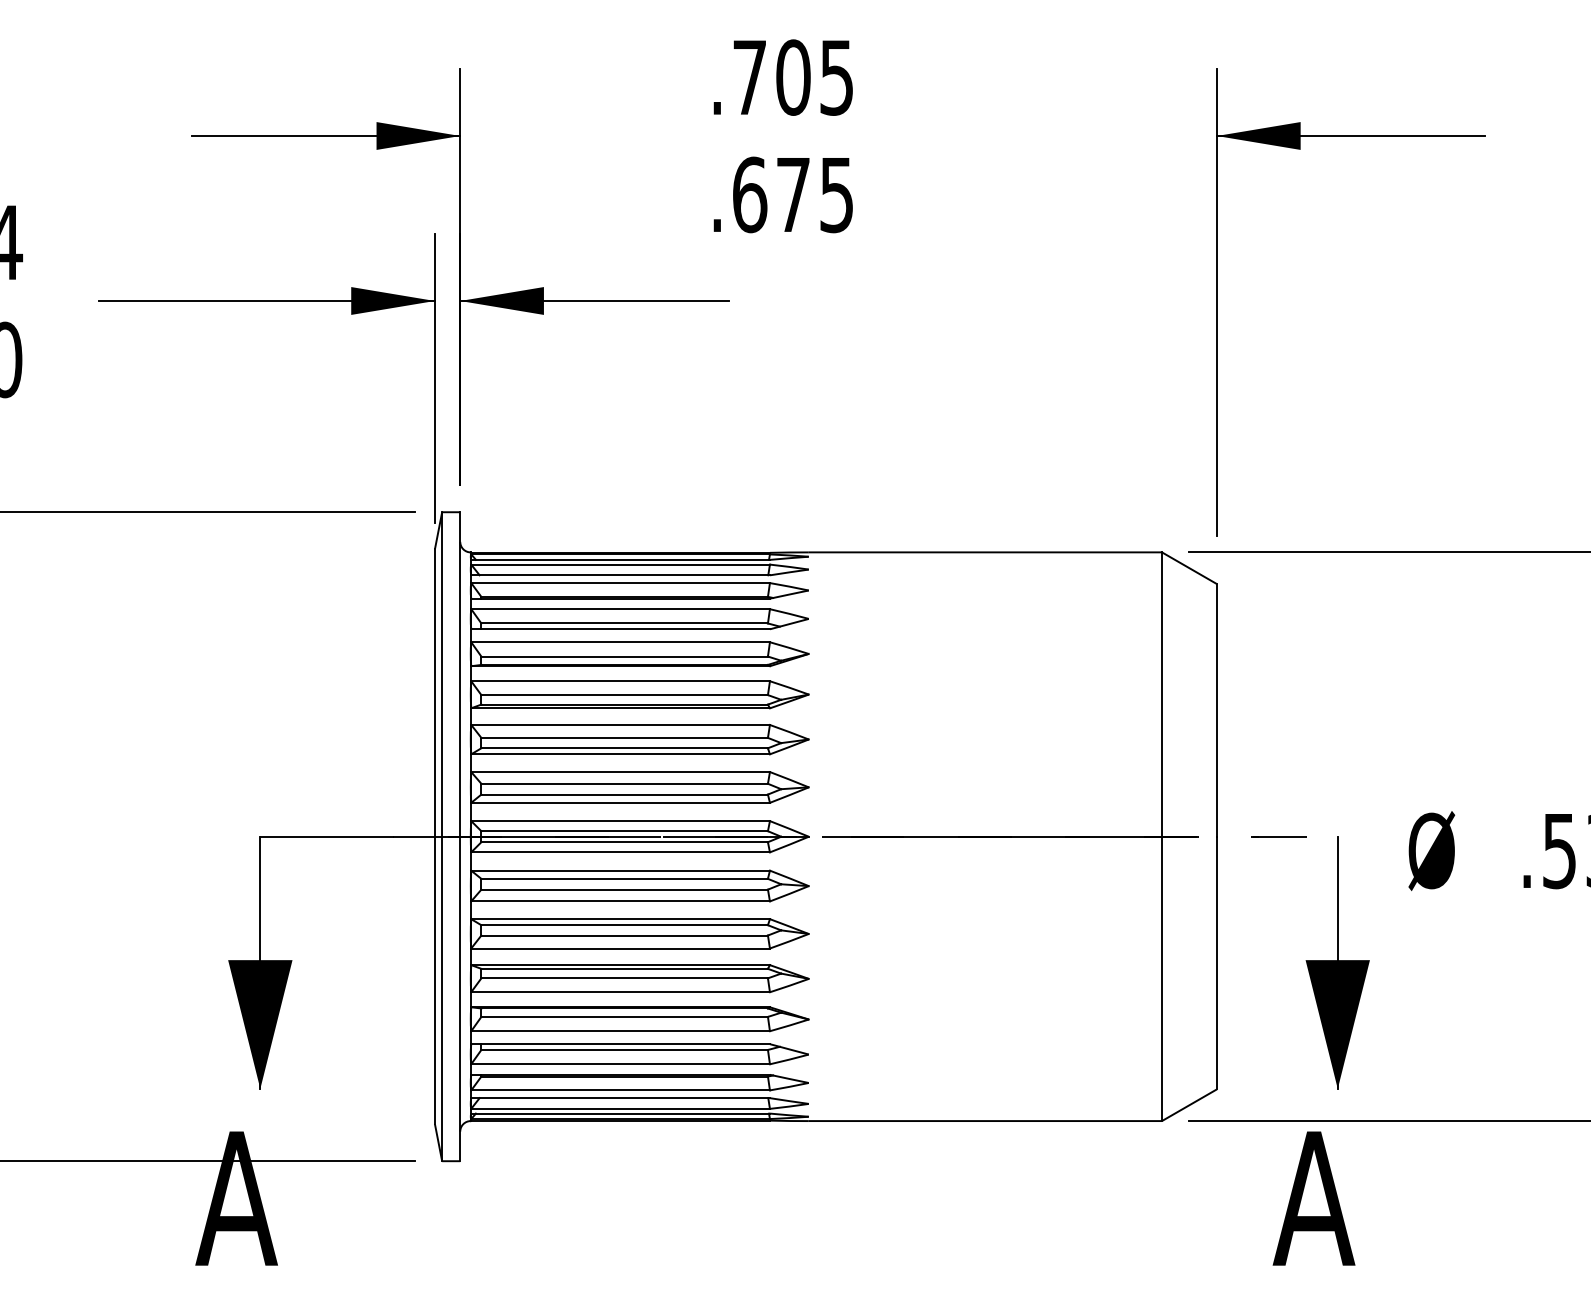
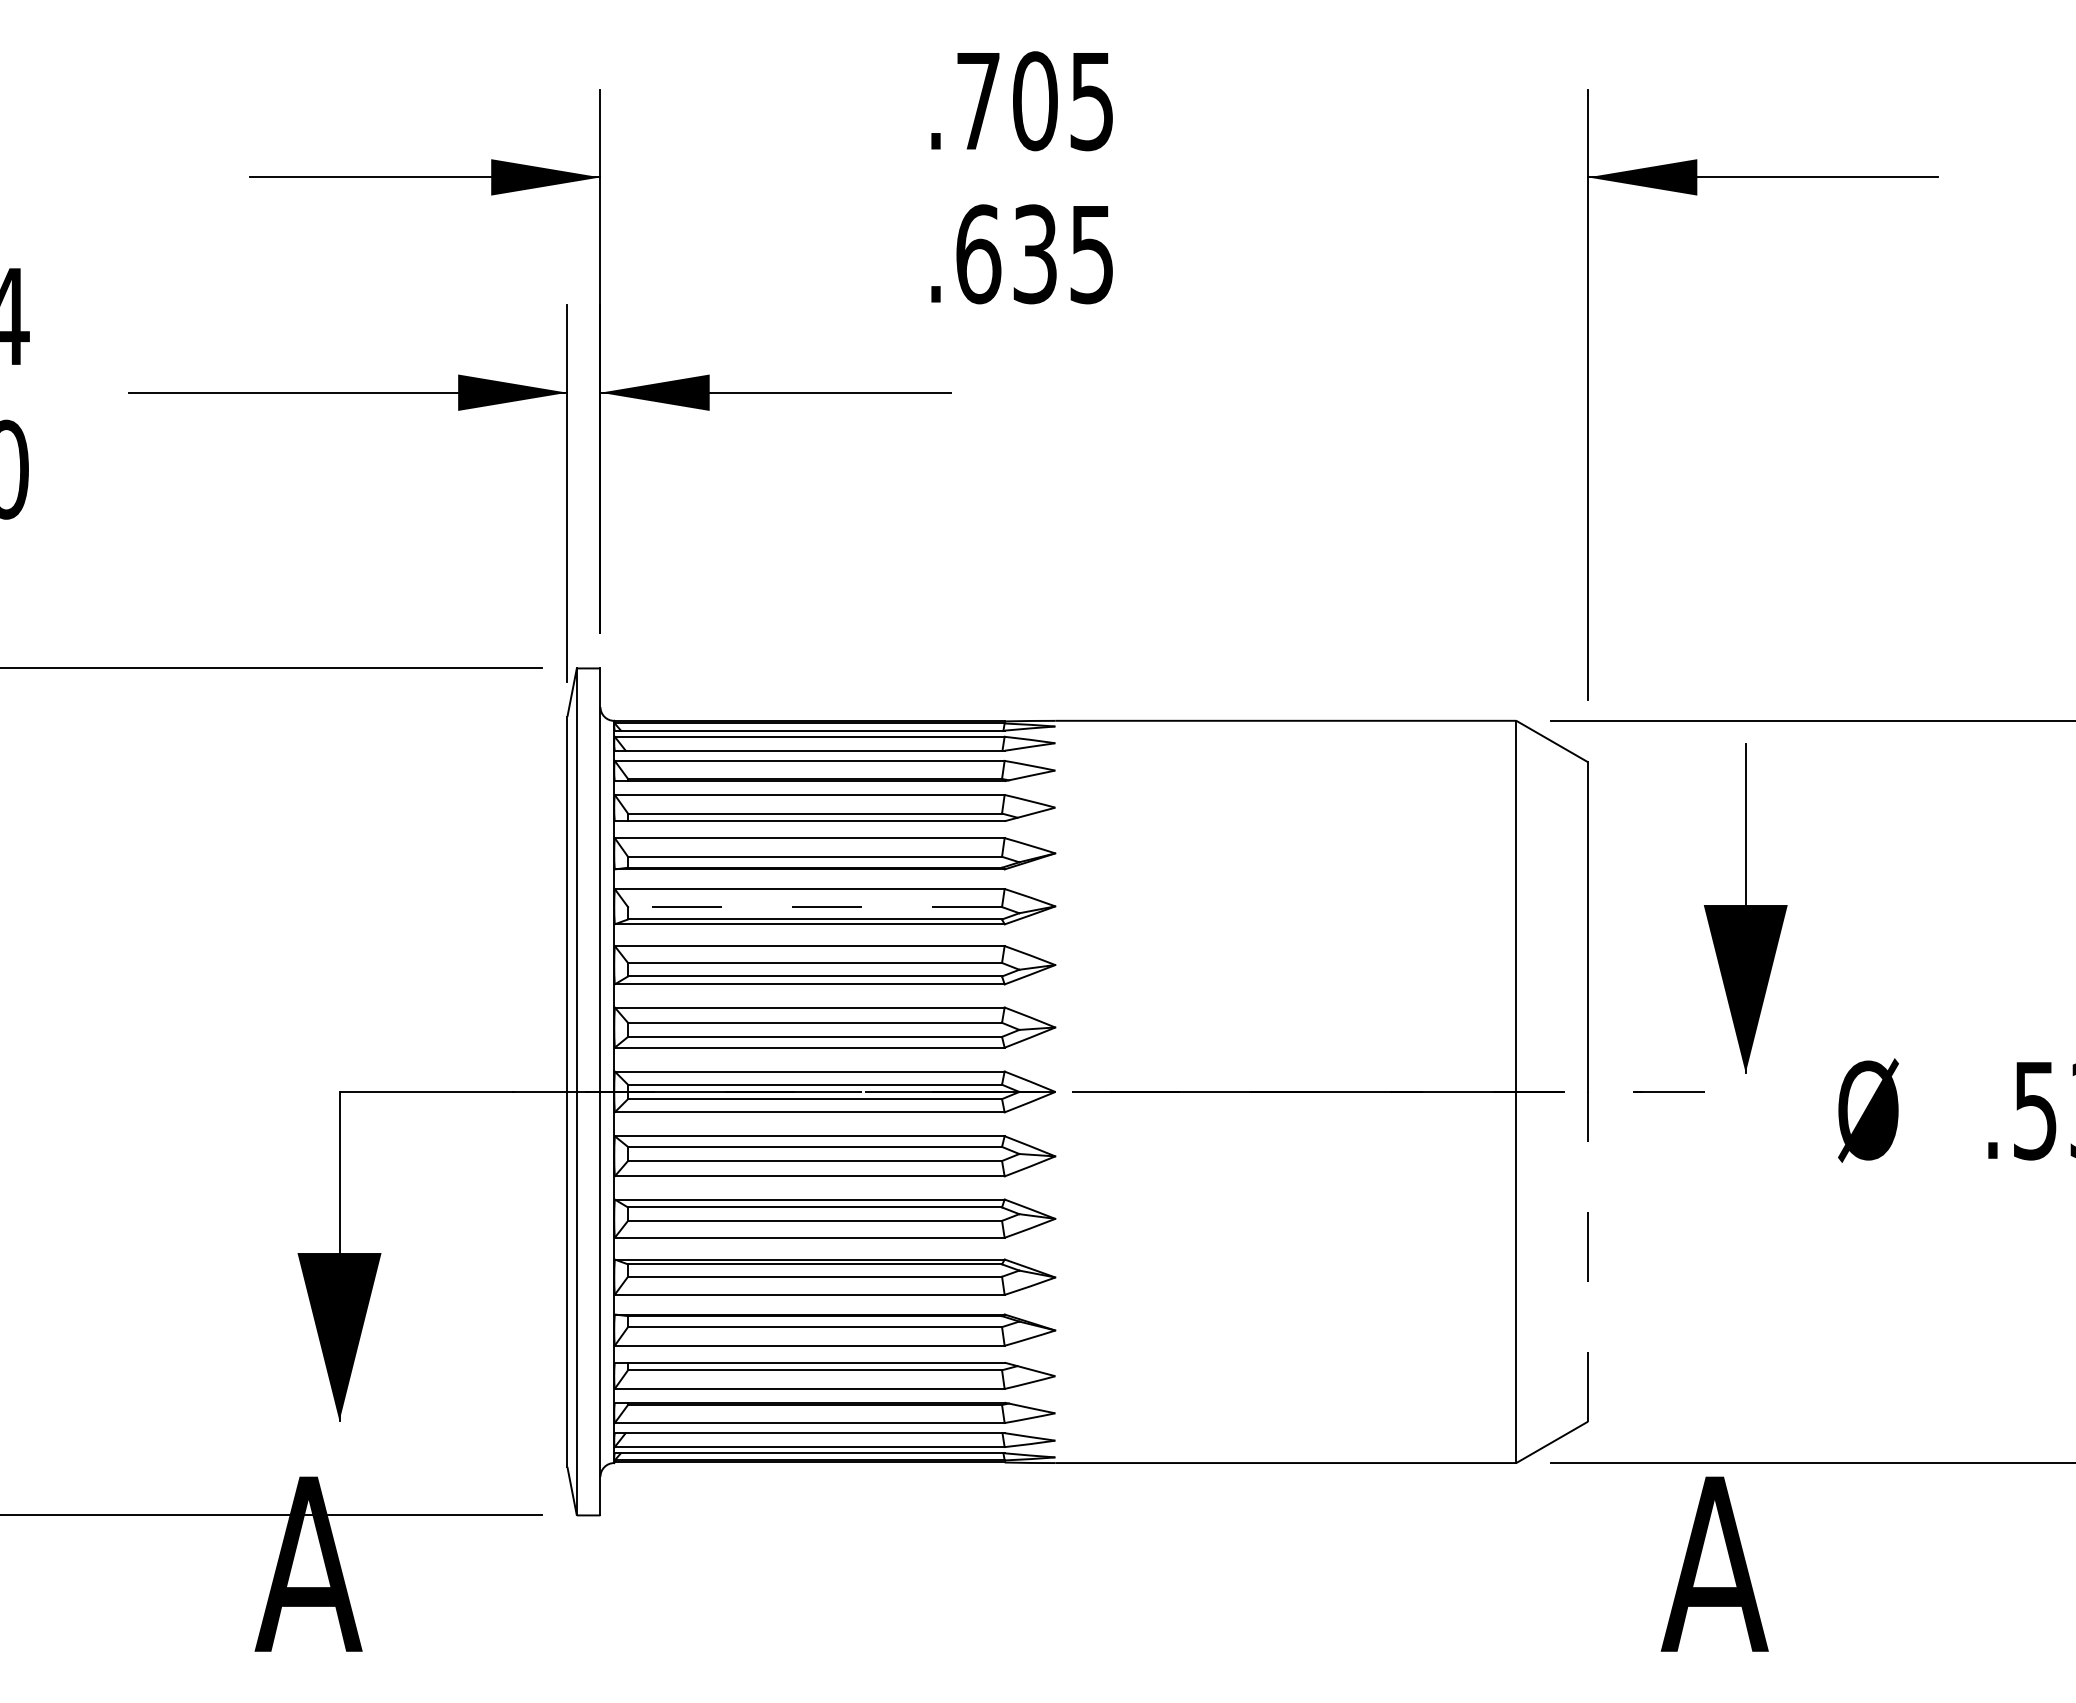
text: (792, 195) -> (1034, 254), .675 -> .635
line: (624, 695) -> (814, 907), solid -> dashed
line: (1217, 962) -> (1588, 1256), solid -> dashed
part: (1337, 962) -> (1745, 908), moved

